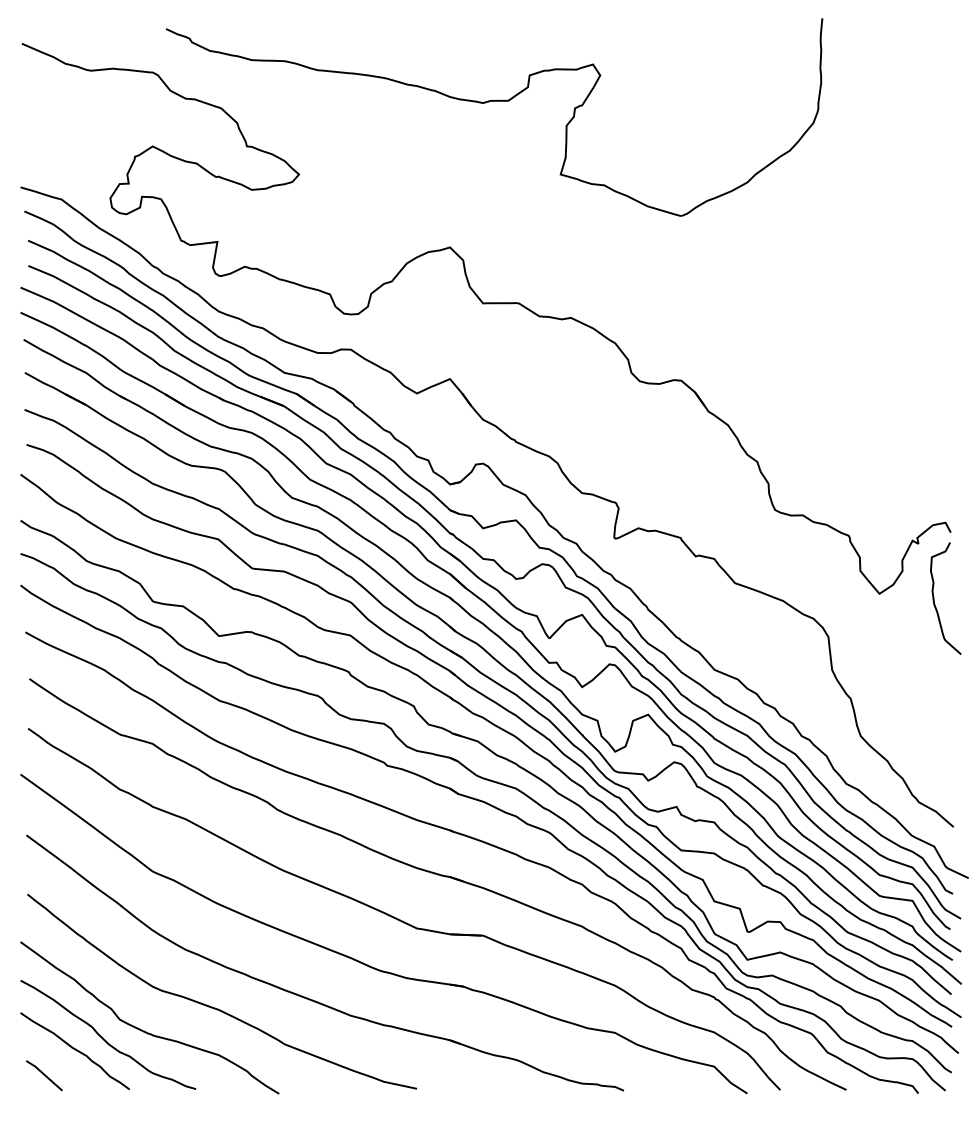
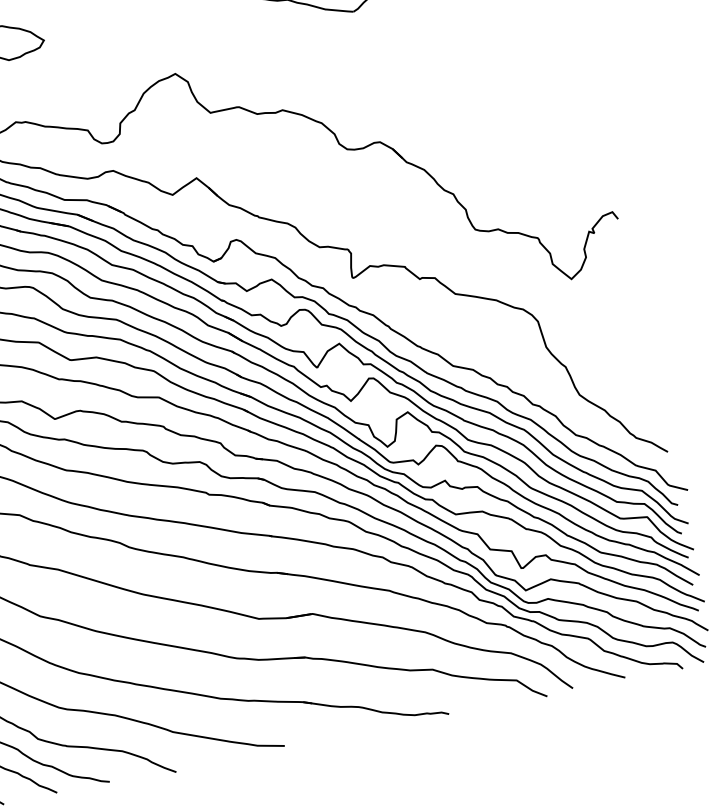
curve: (934, 598) -> (615, 273), removed

